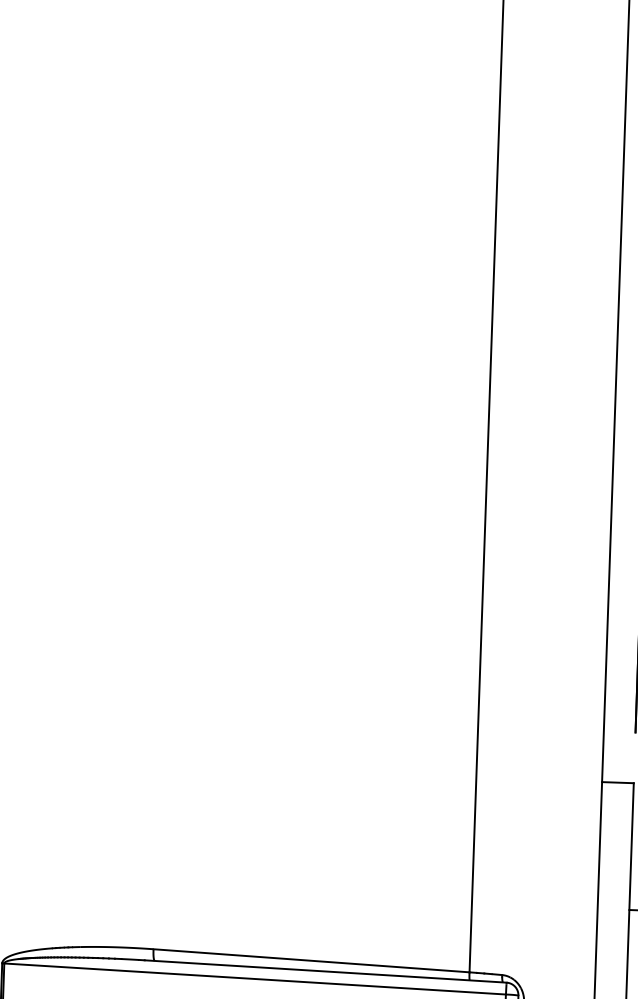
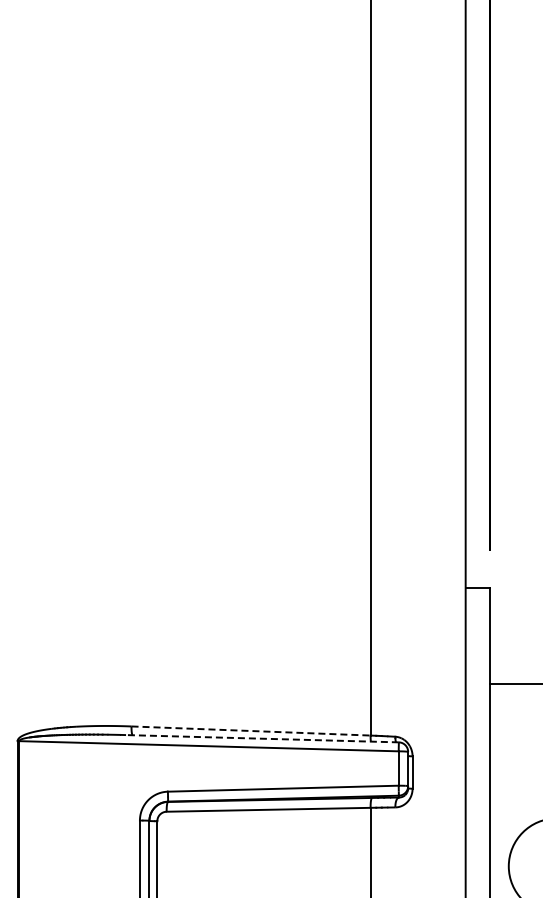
line: (312, 961) -> (251, 731), solid -> dashed
line: (324, 971) -> (261, 738), solid -> dashed

